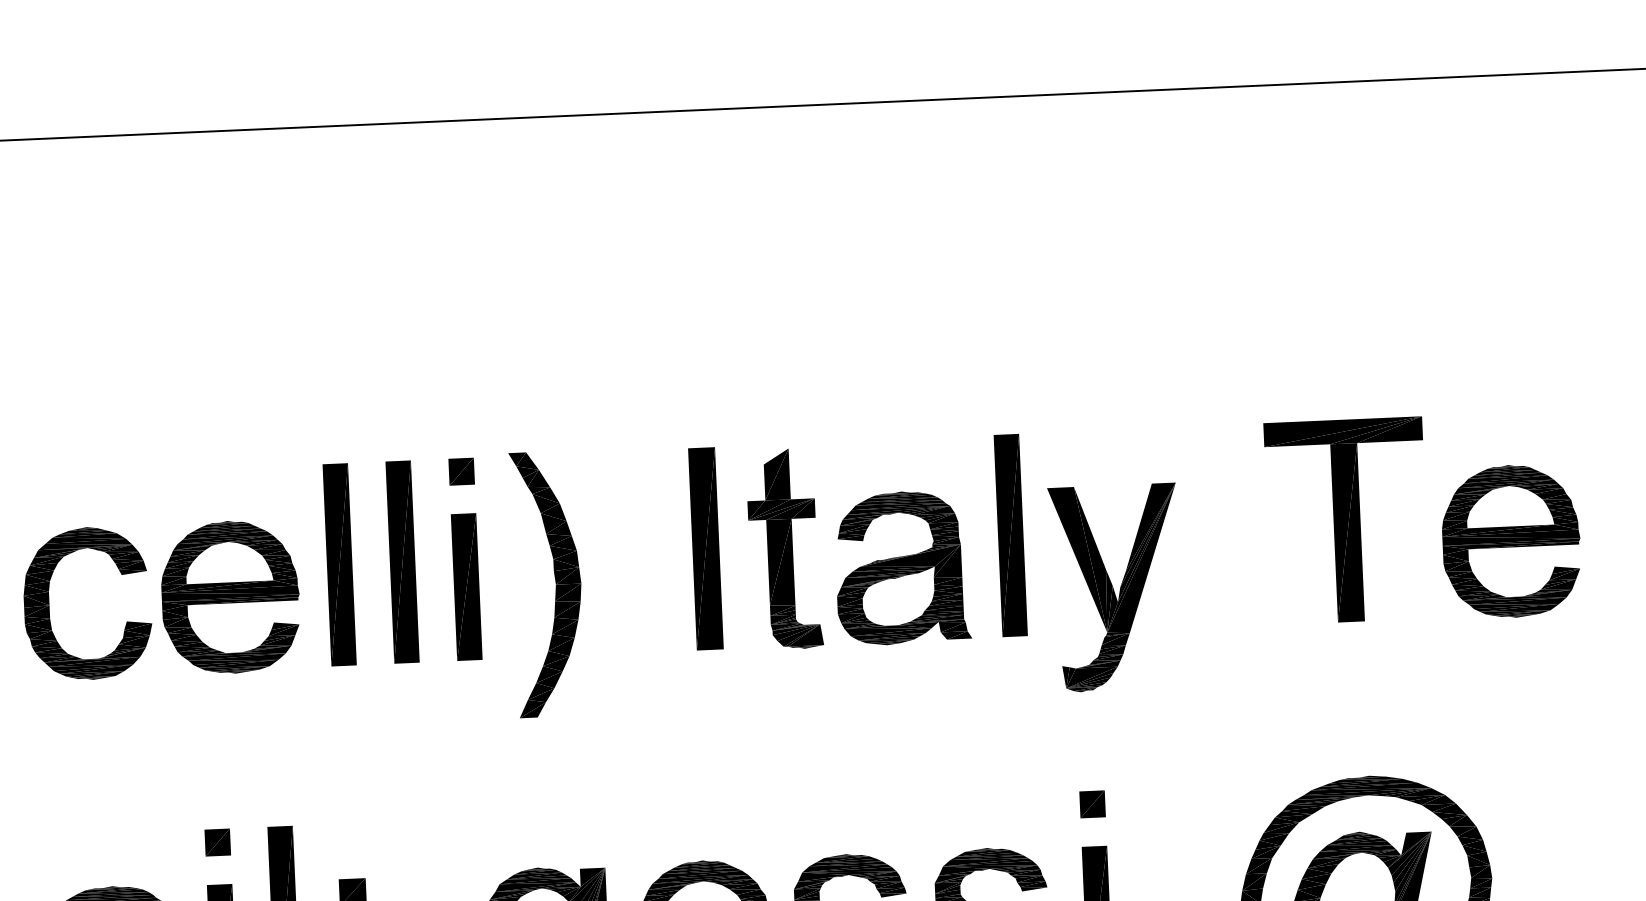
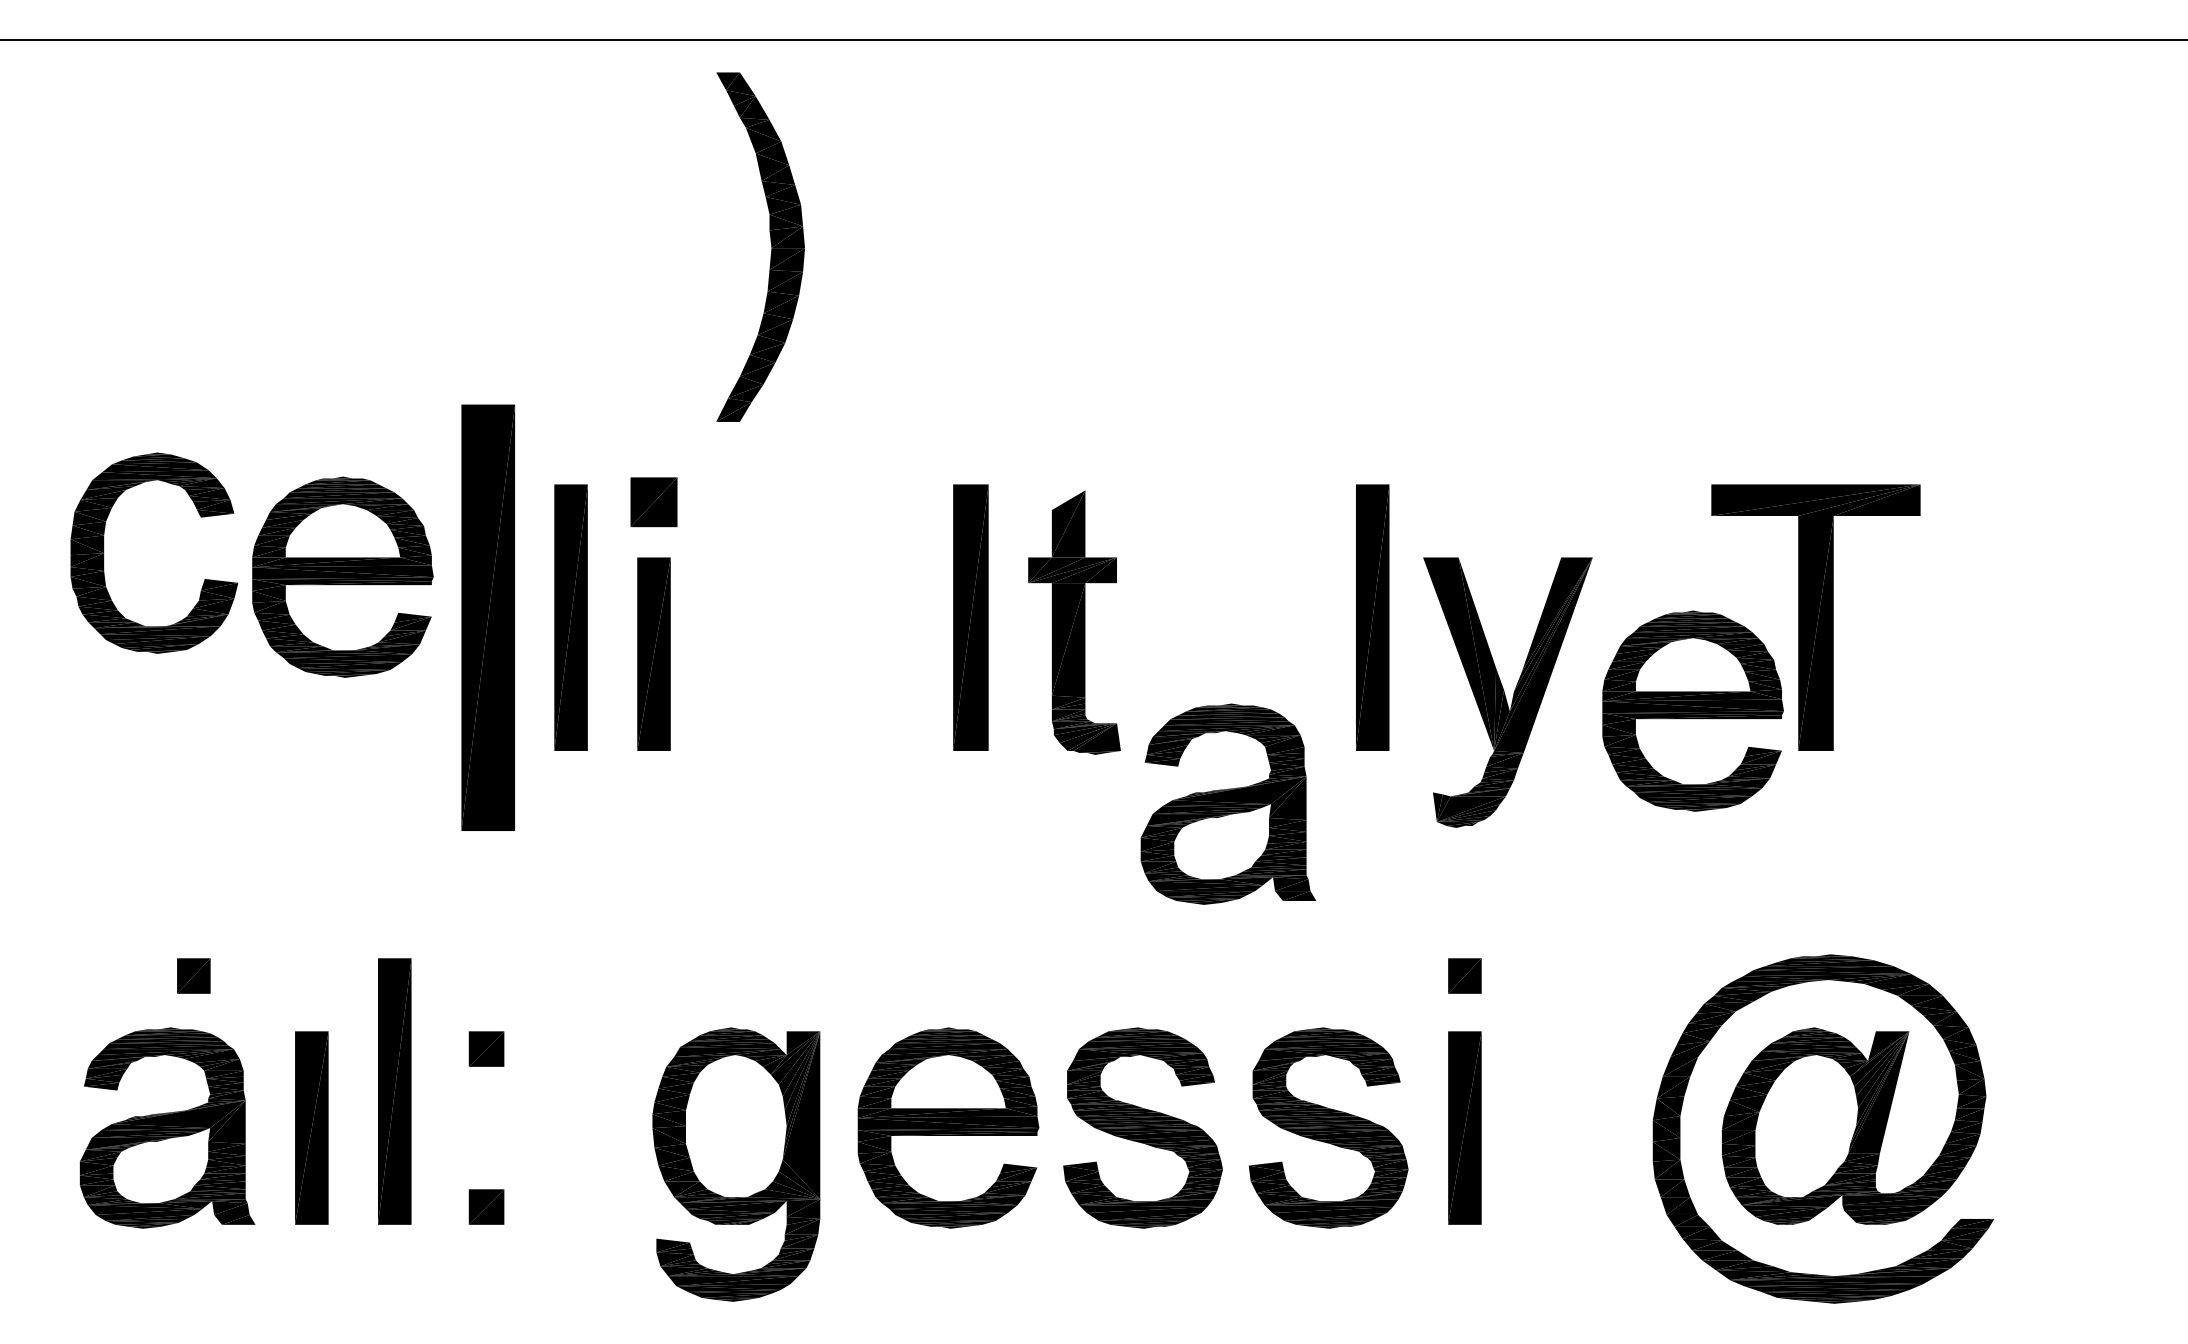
part: (461, 471) -> (653, 501), size x1.4
part: (1511, 540) -> (1692, 710), moved
part: (339, 564) -> (487, 617), size x1.6
part: (902, 567) -> (1228, 803), moved
part: (554, 580) -> (770, 242), moved
part: (230, 596) -> (342, 576), moved
part: (49, 604) -> (104, 552), moved
part: (217, 842) -> (193, 975), moved

